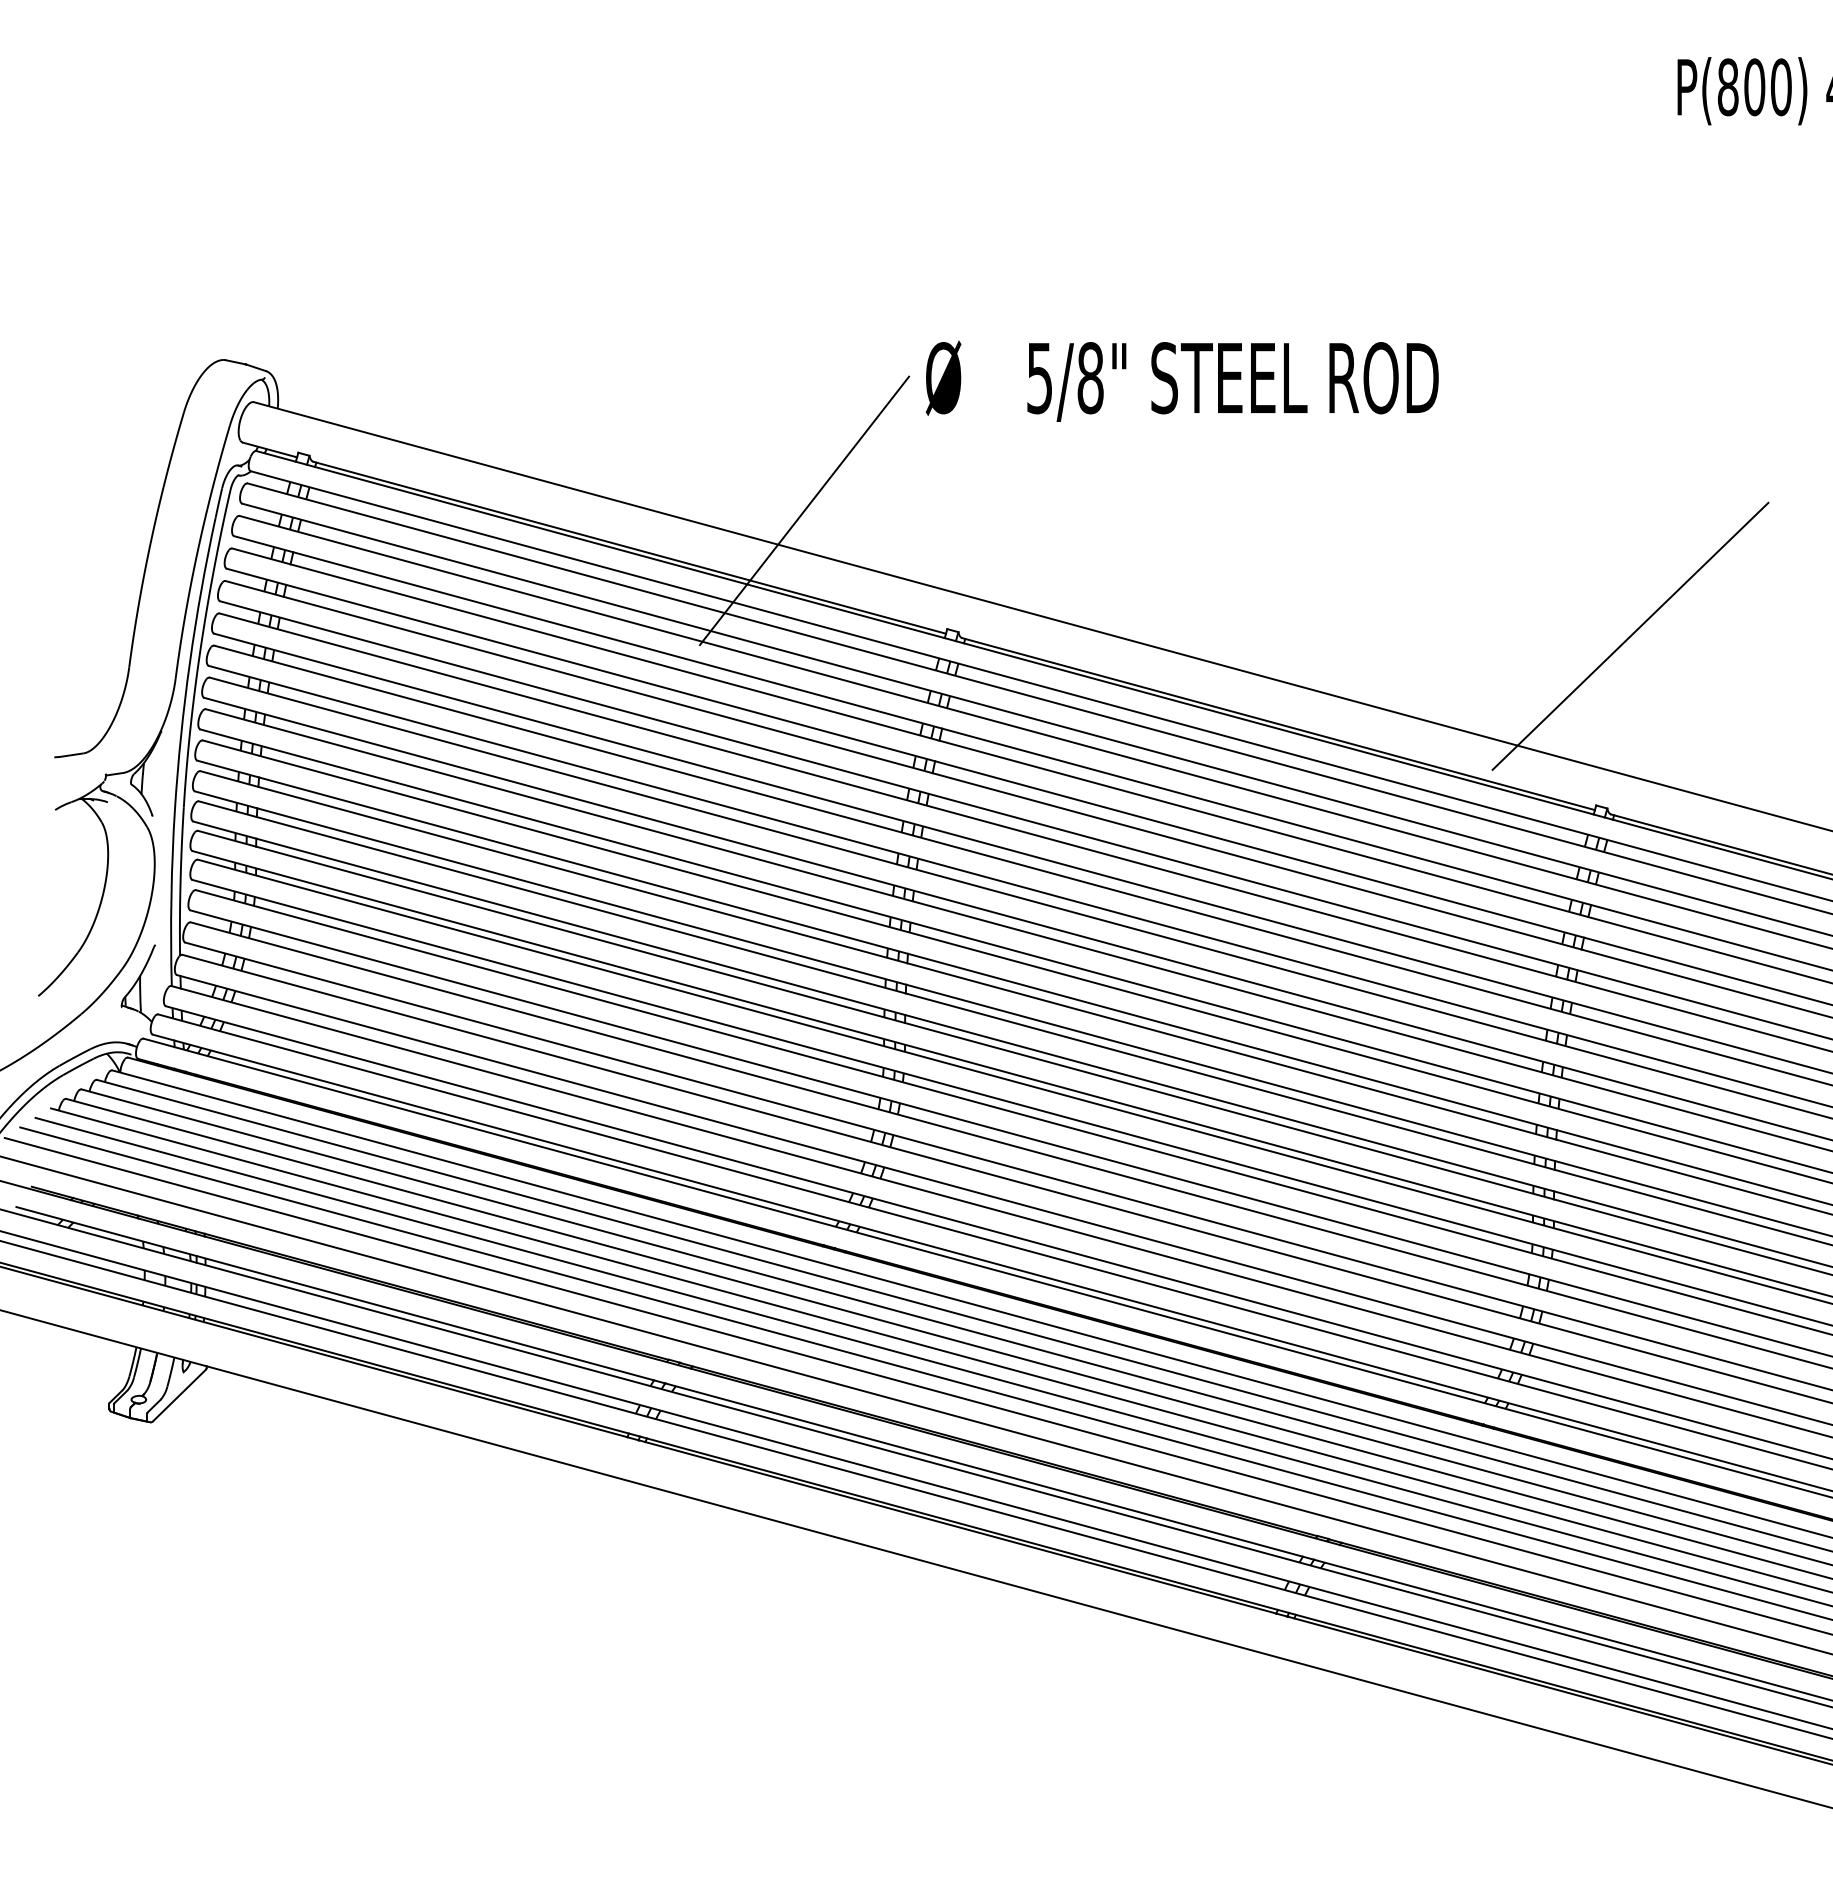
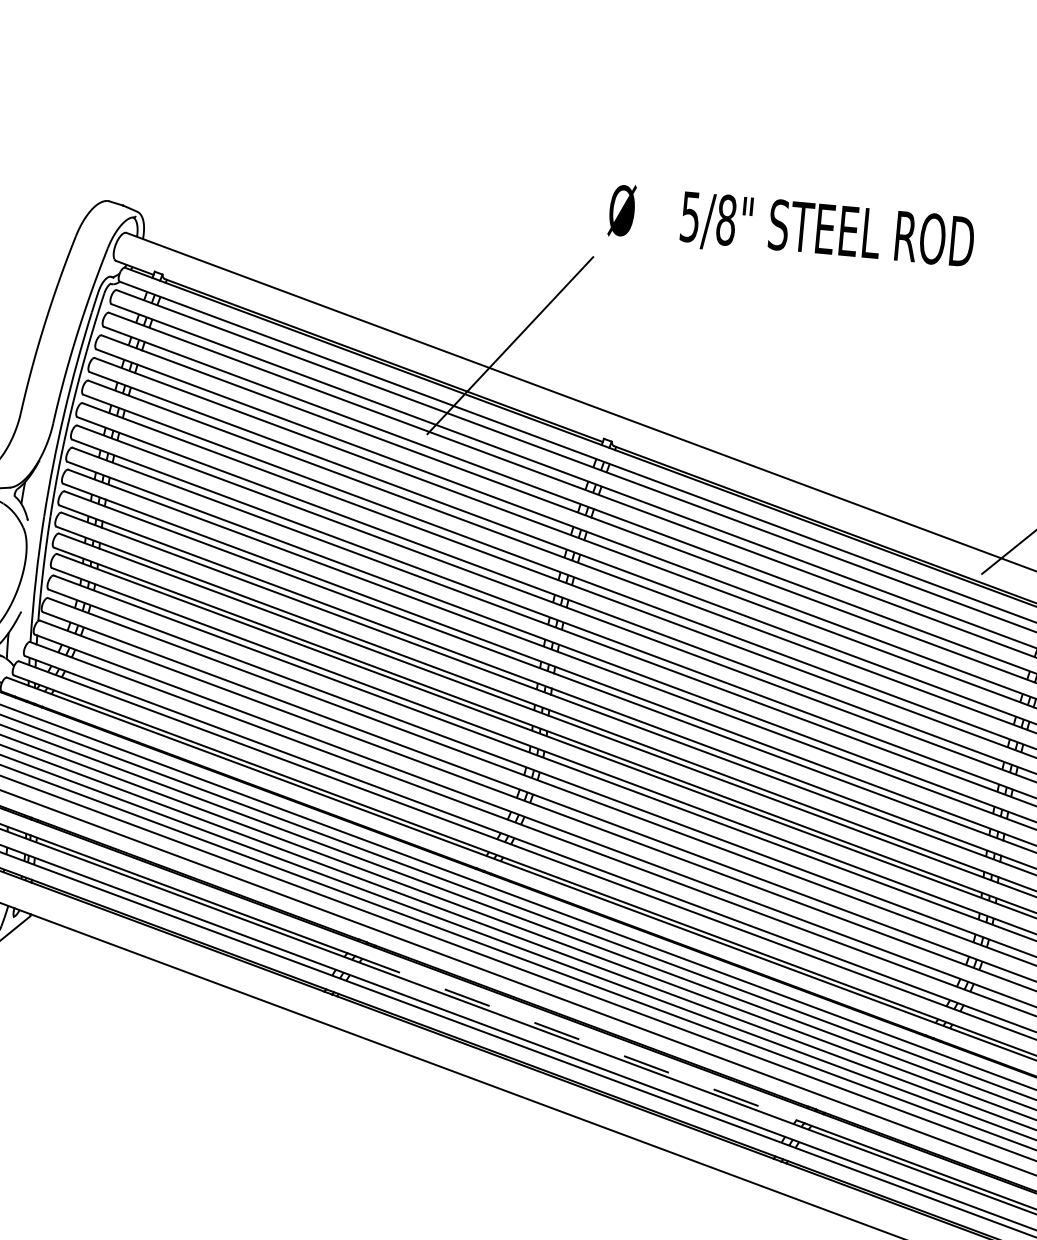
text: (1181, 380) -> (790, 227), moved
line: (984, 1470) -> (576, 1038), solid -> dashed

